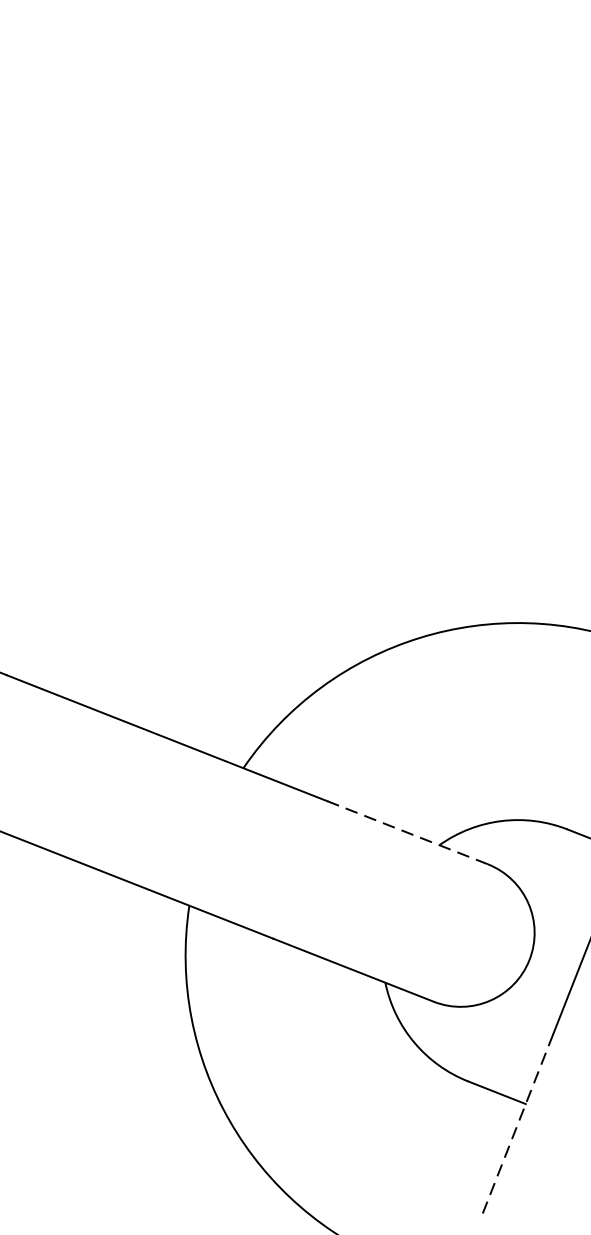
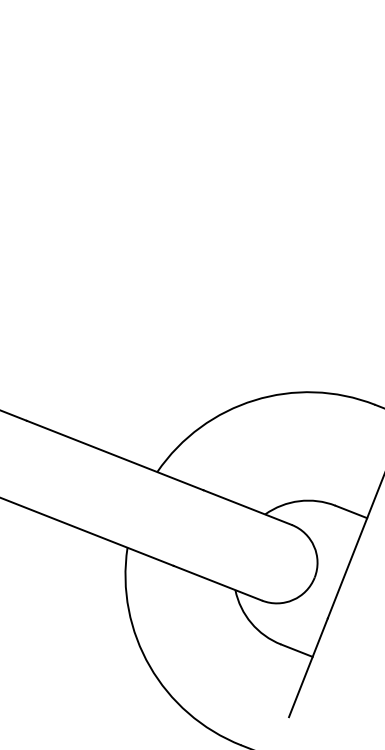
line: (407, 832) -> (247, 507), dashed -> solid
line: (518, 1123) -> (308, 667), dashed -> solid

